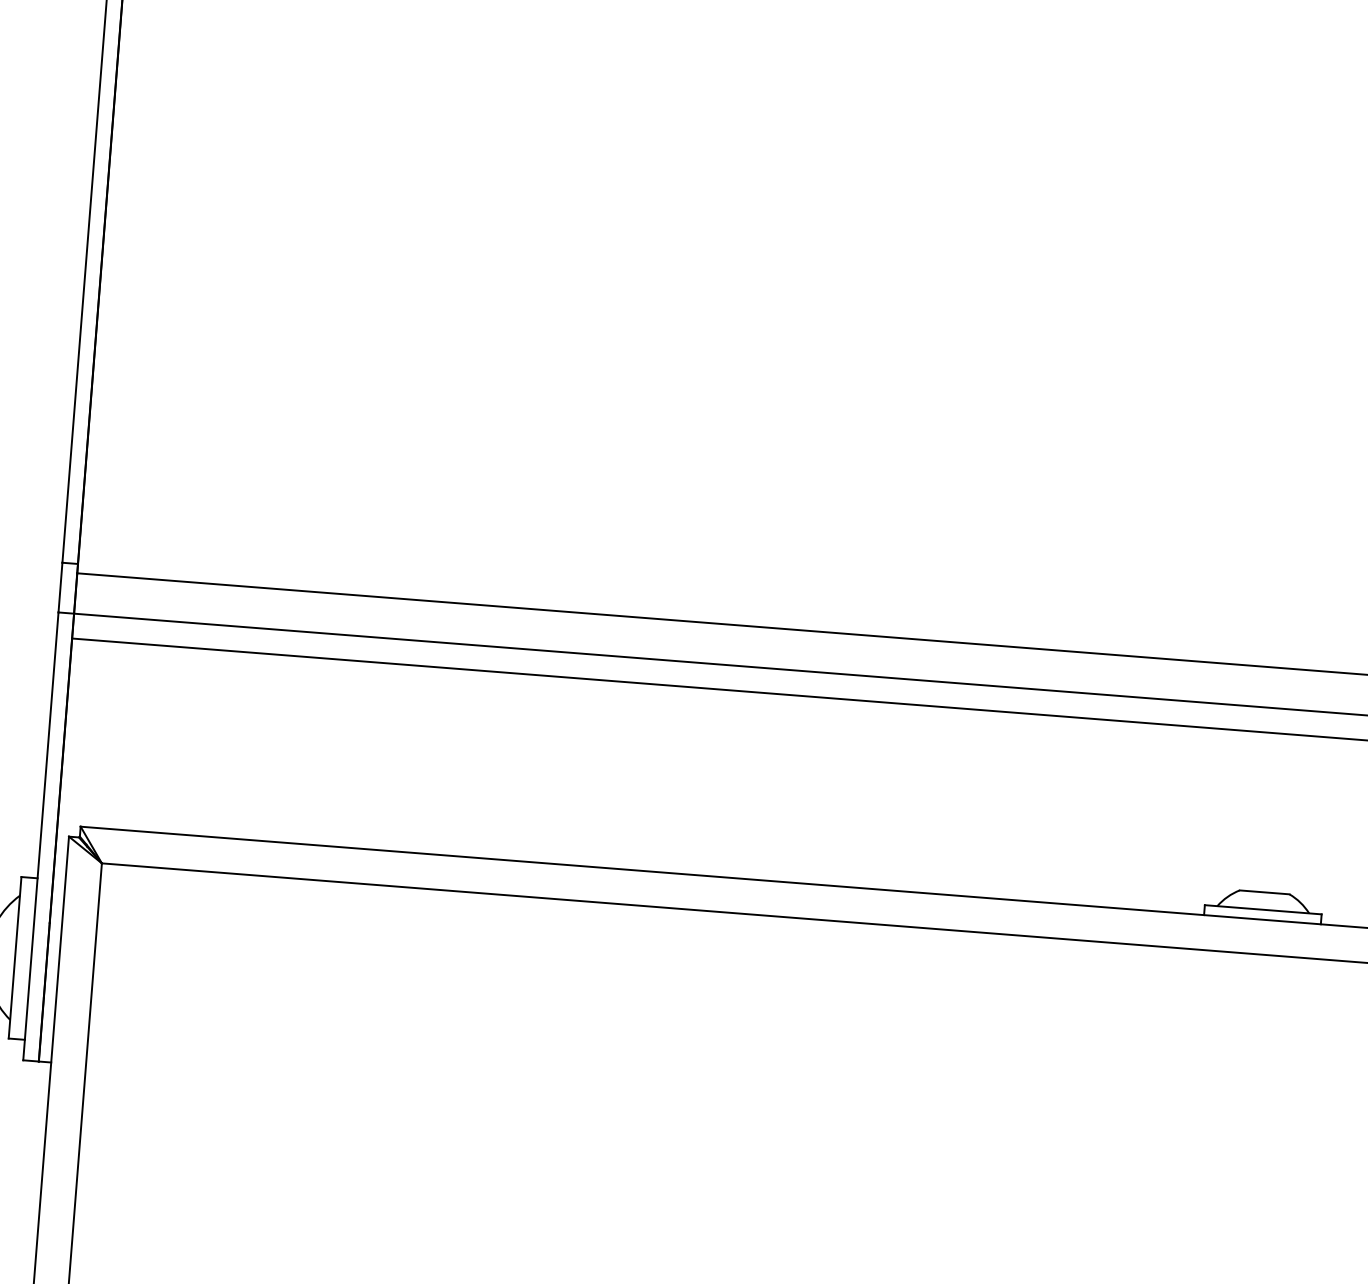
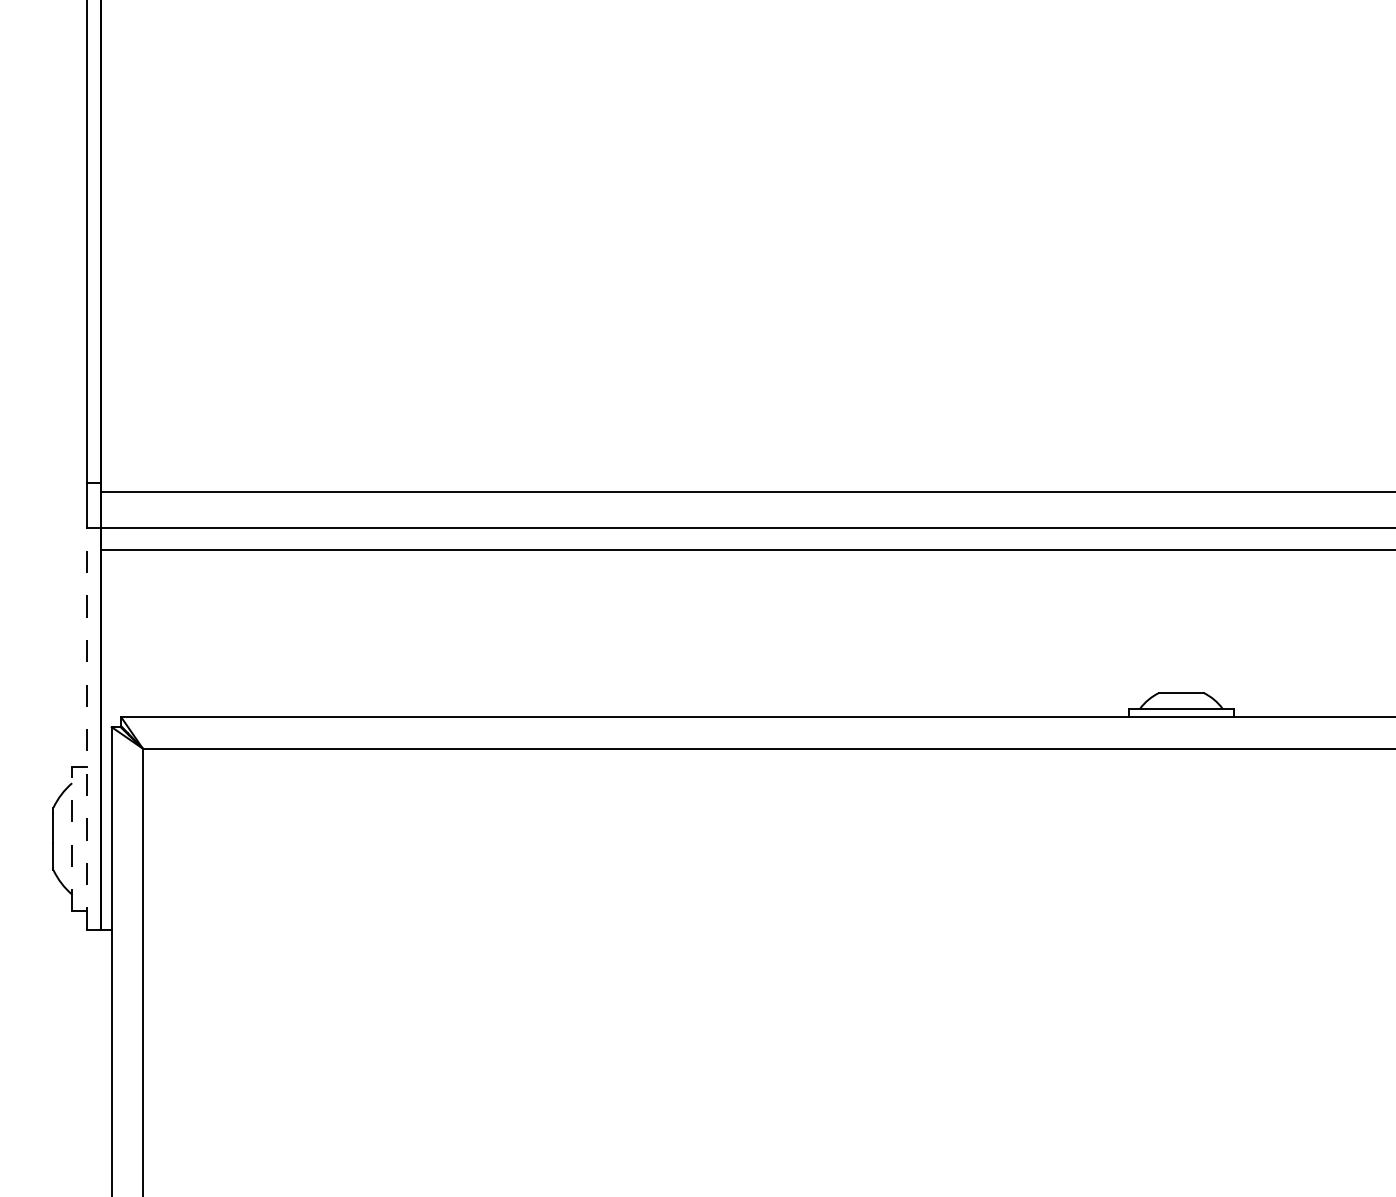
line: (40, 835) -> (86, 728), solid -> dashed
line: (15, 957) -> (72, 838), solid -> dashed

